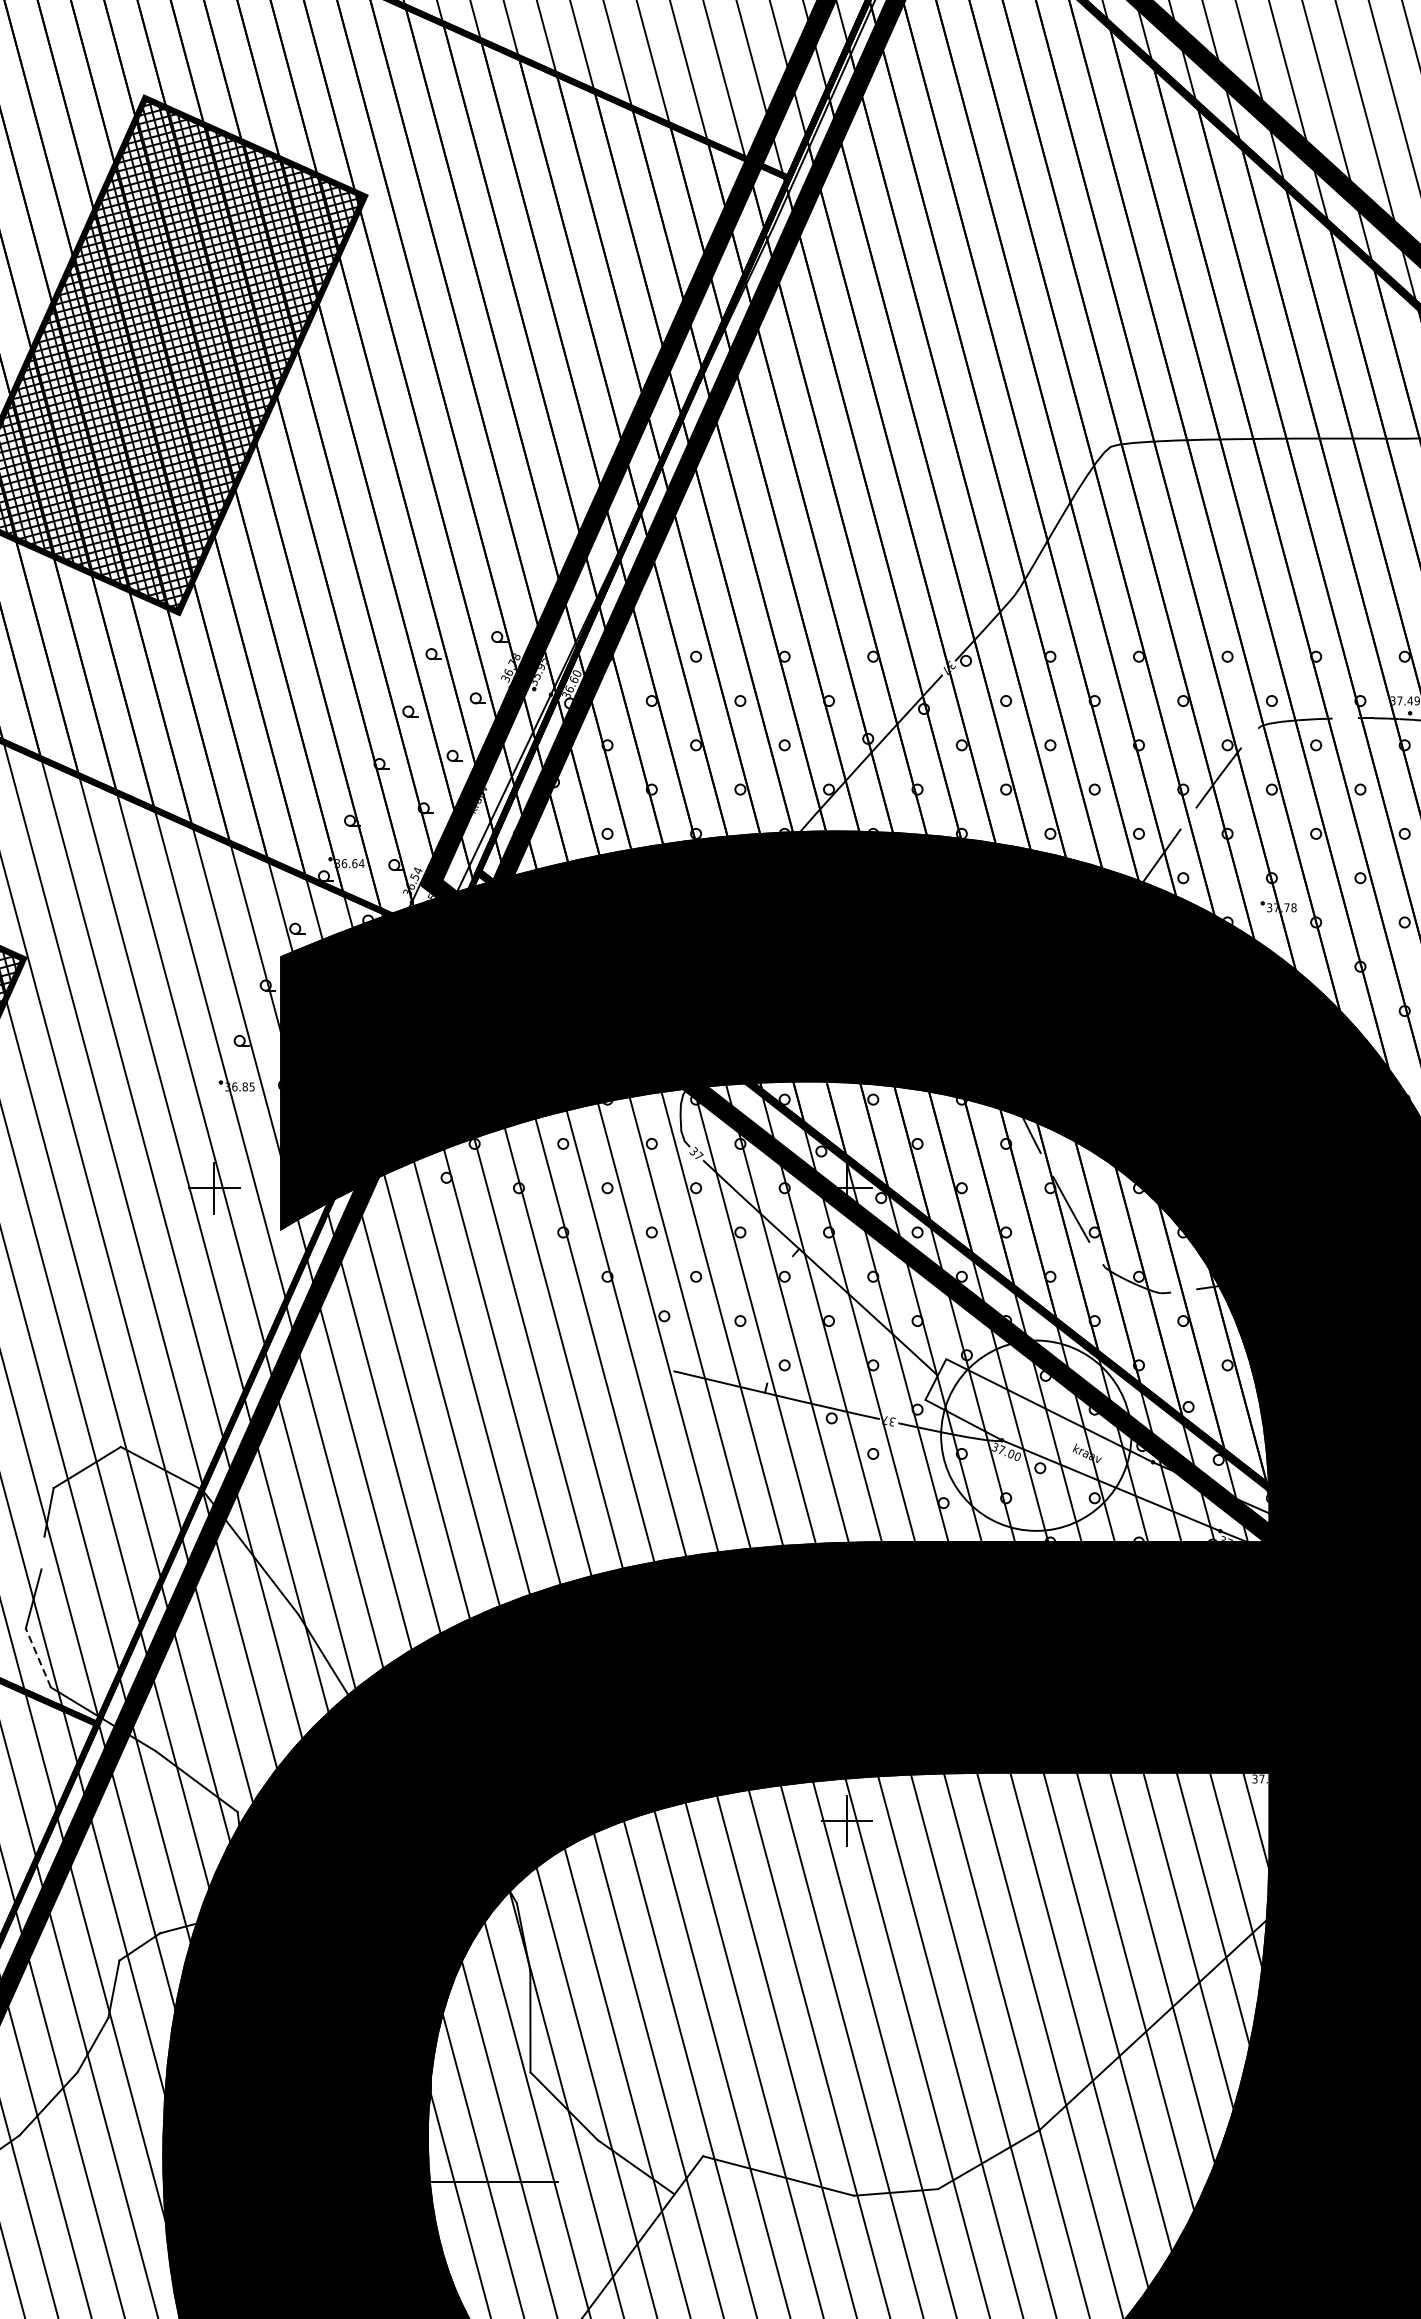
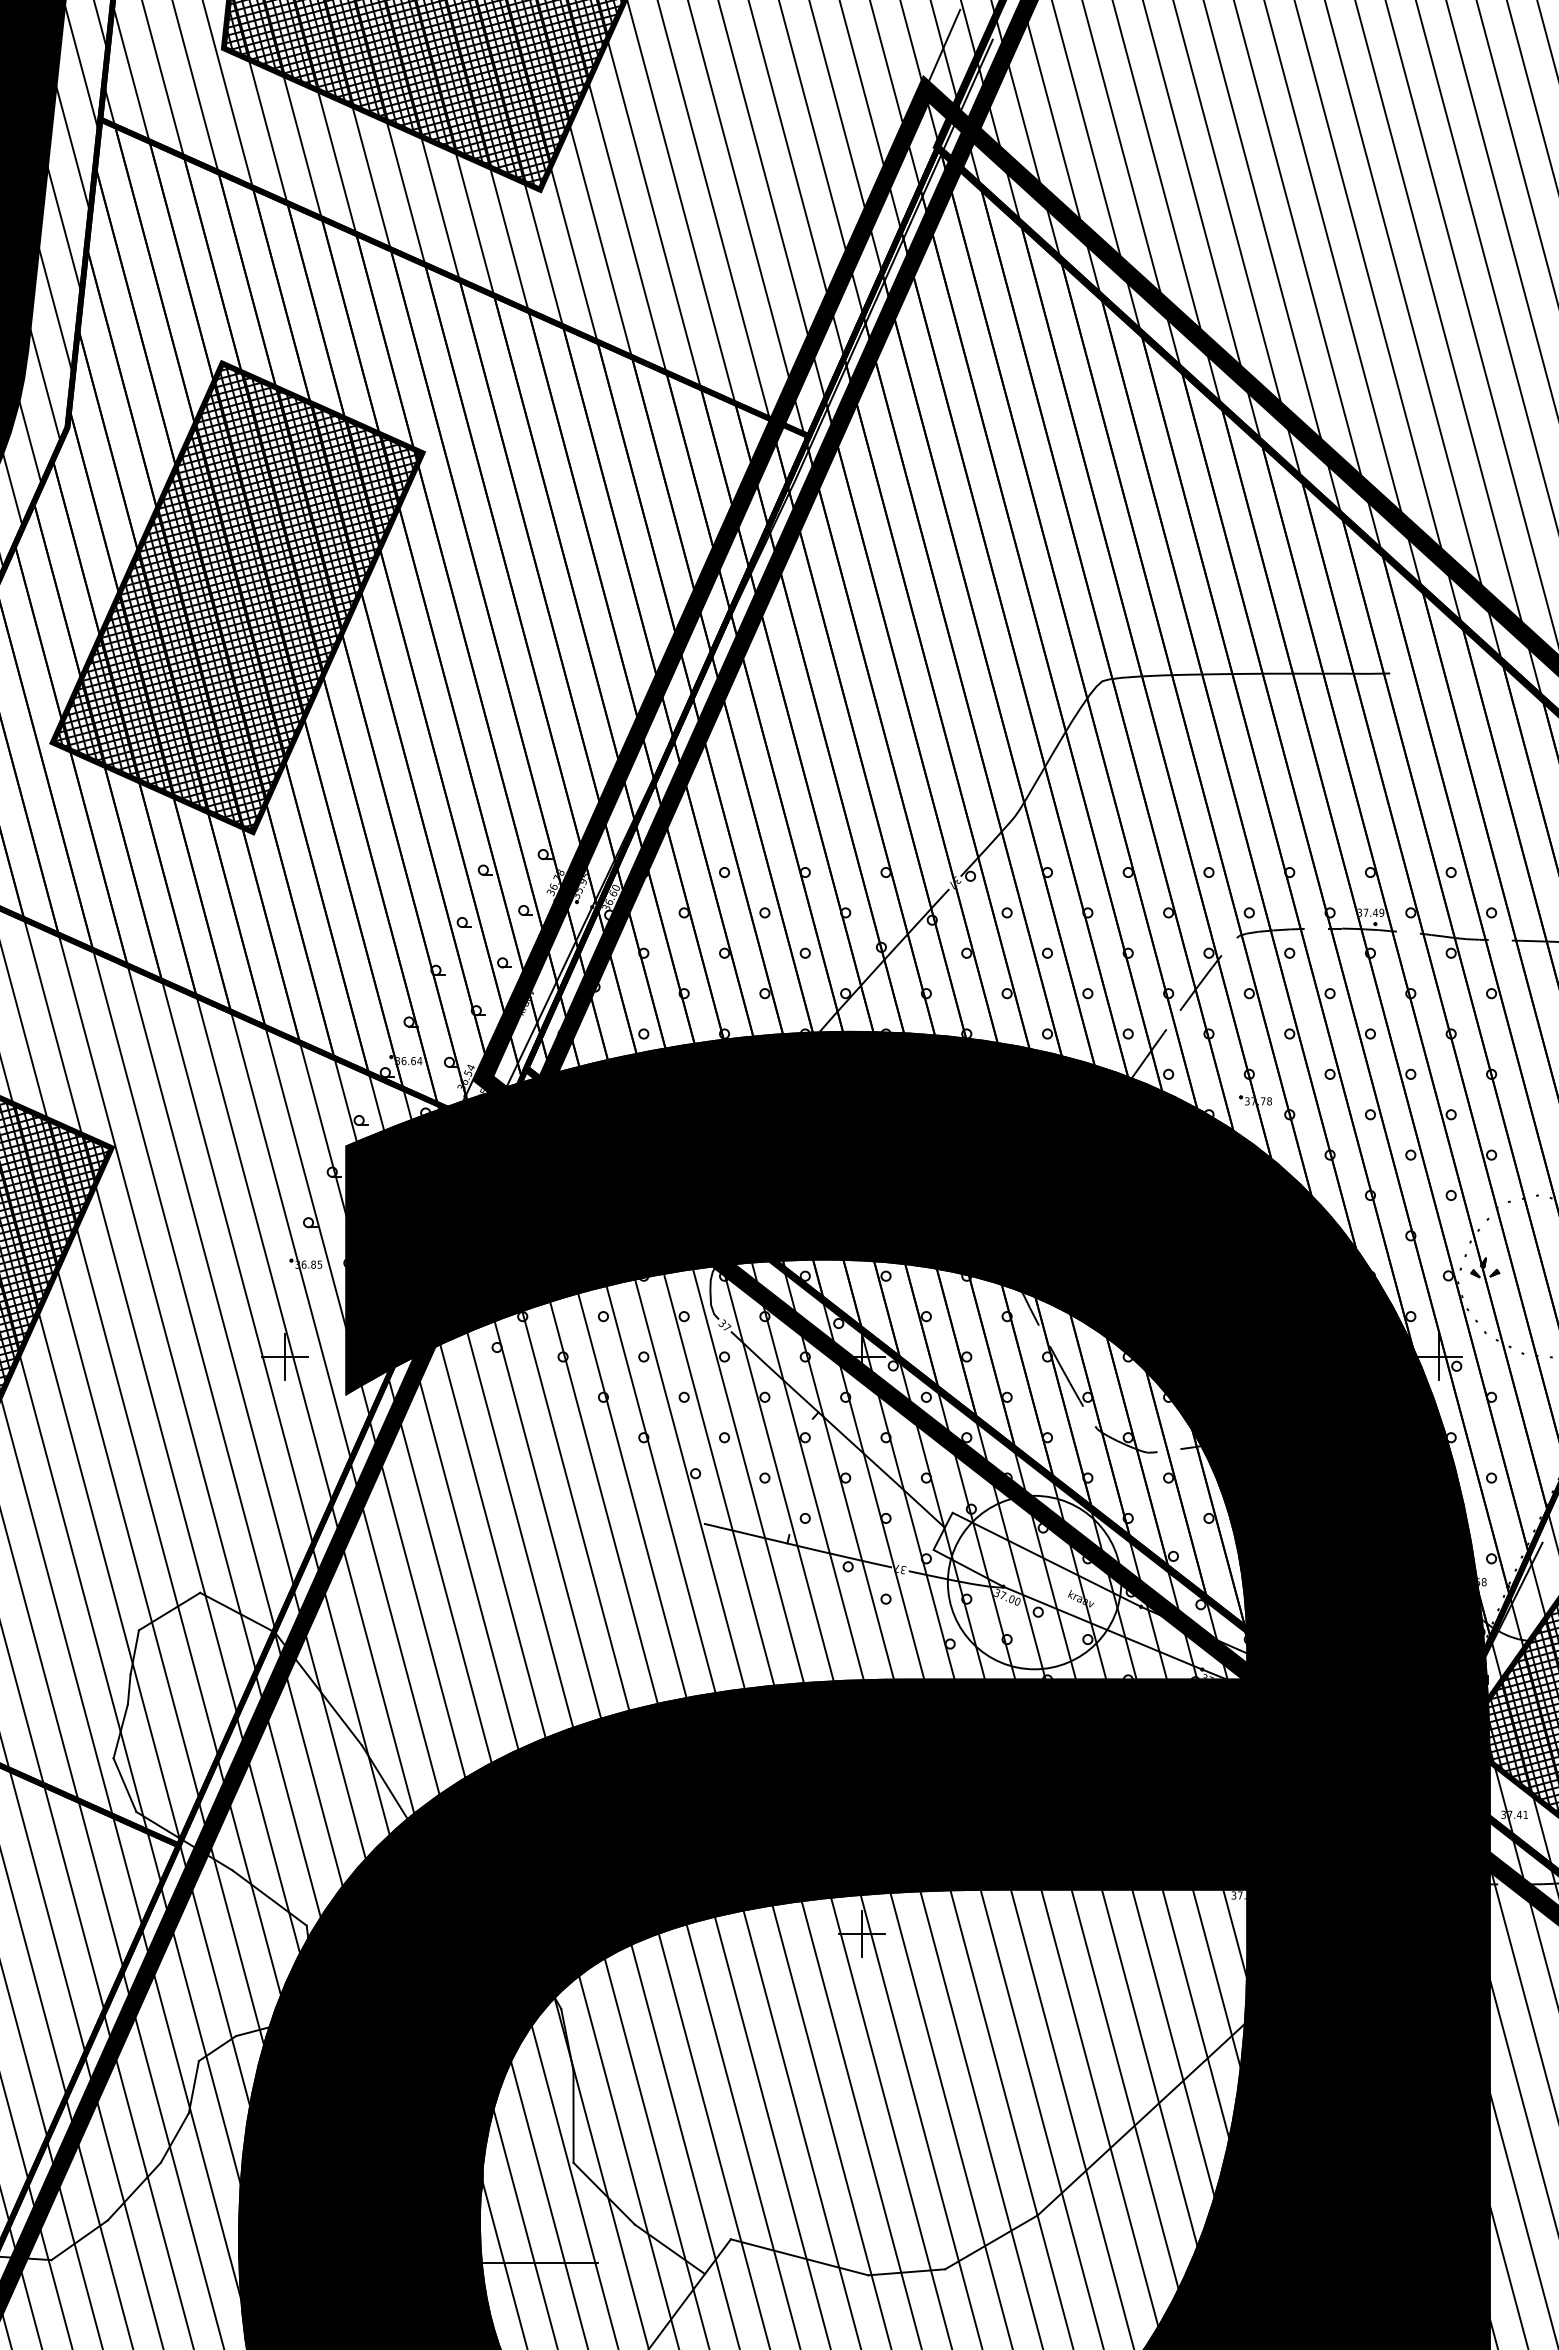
line: (42, 1553) -> (128, 1689), added
line: (37, 1657) -> (124, 1784), dashed -> solid

